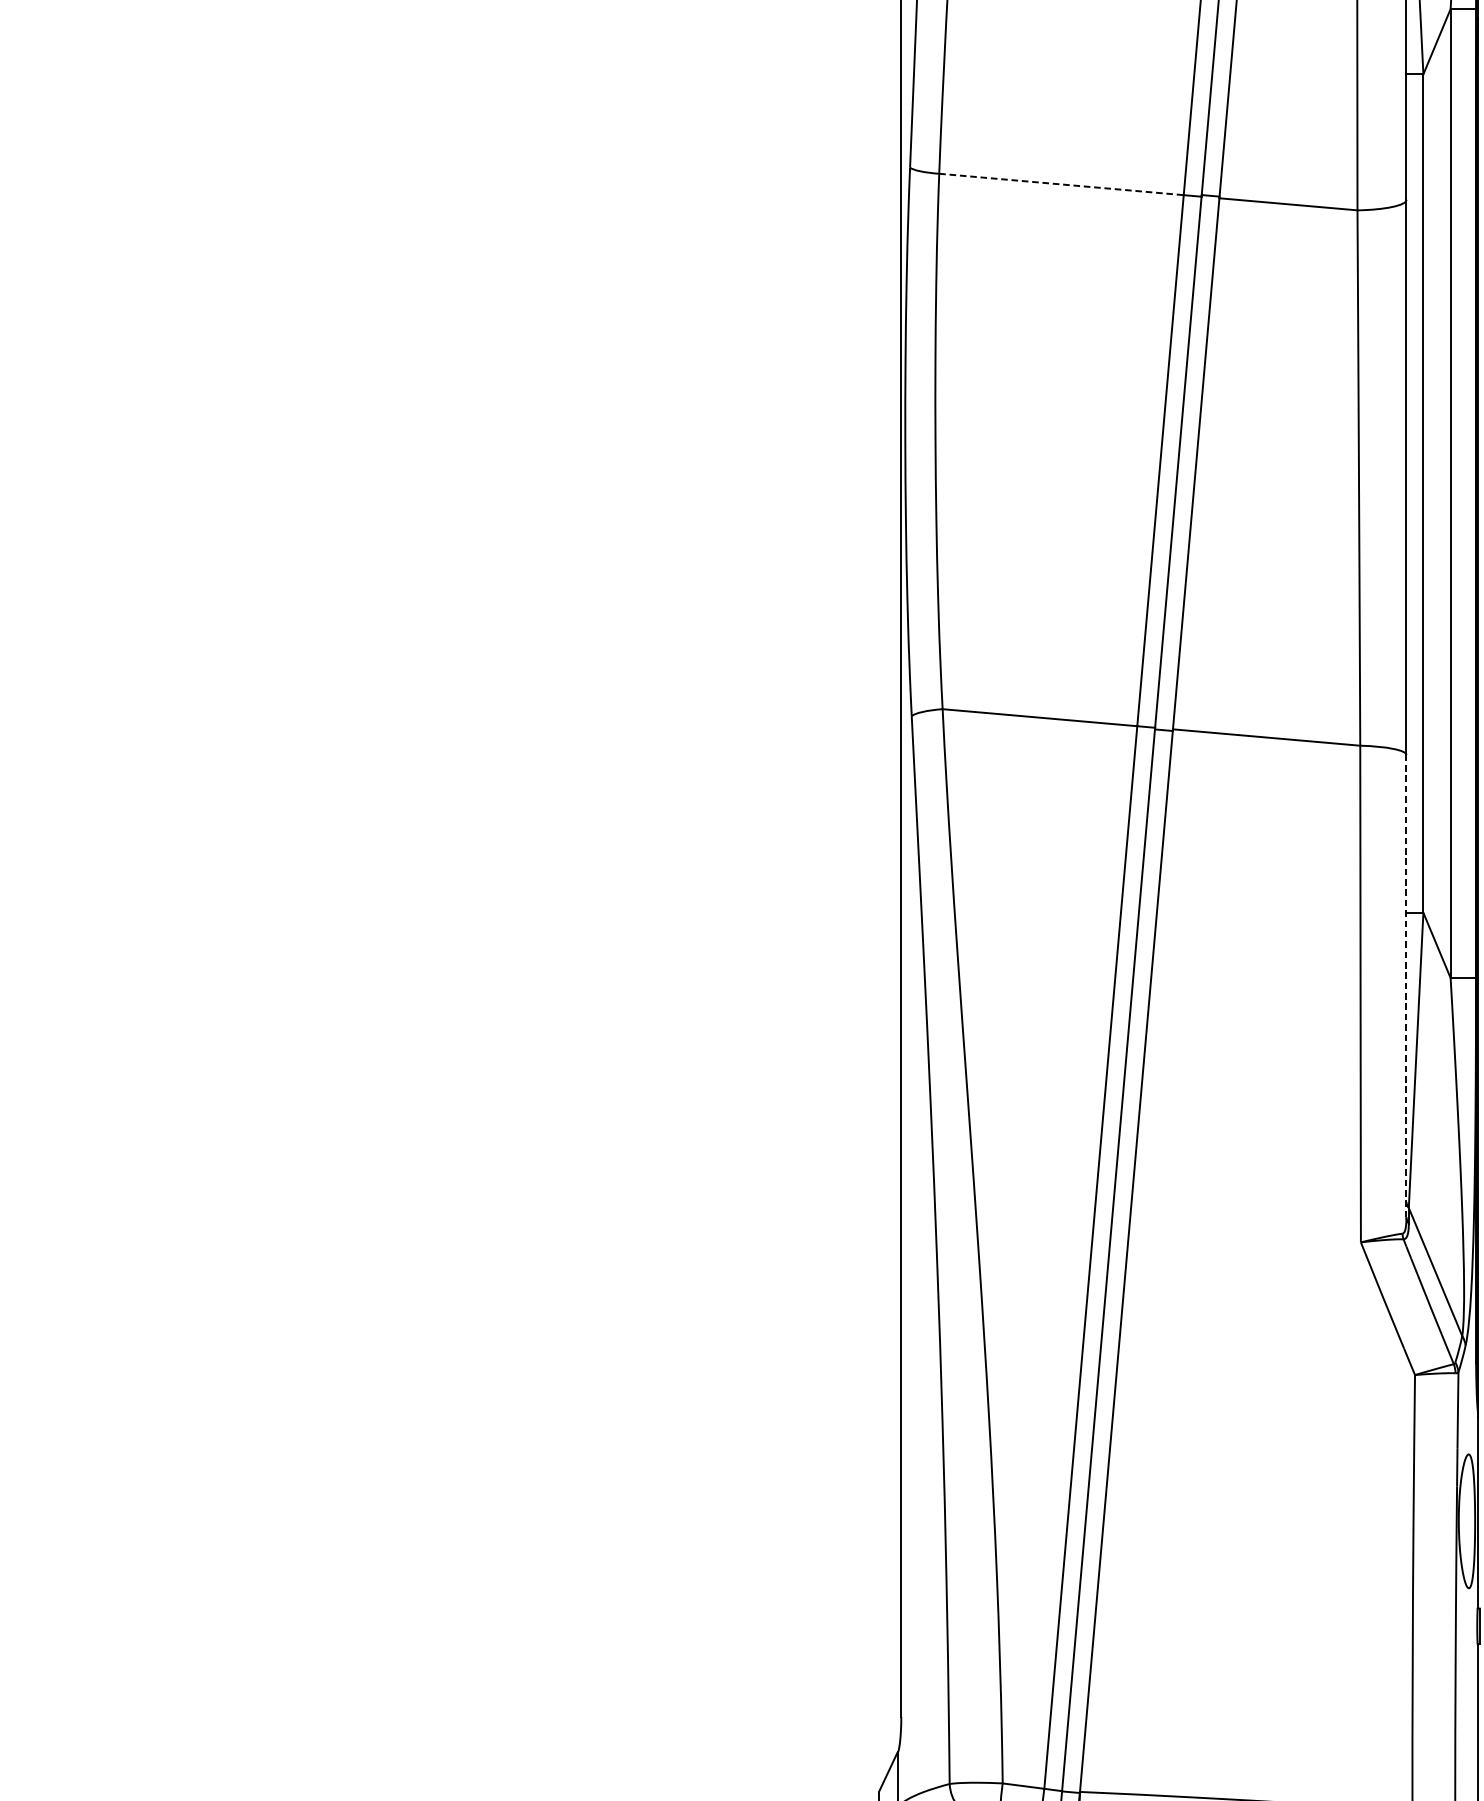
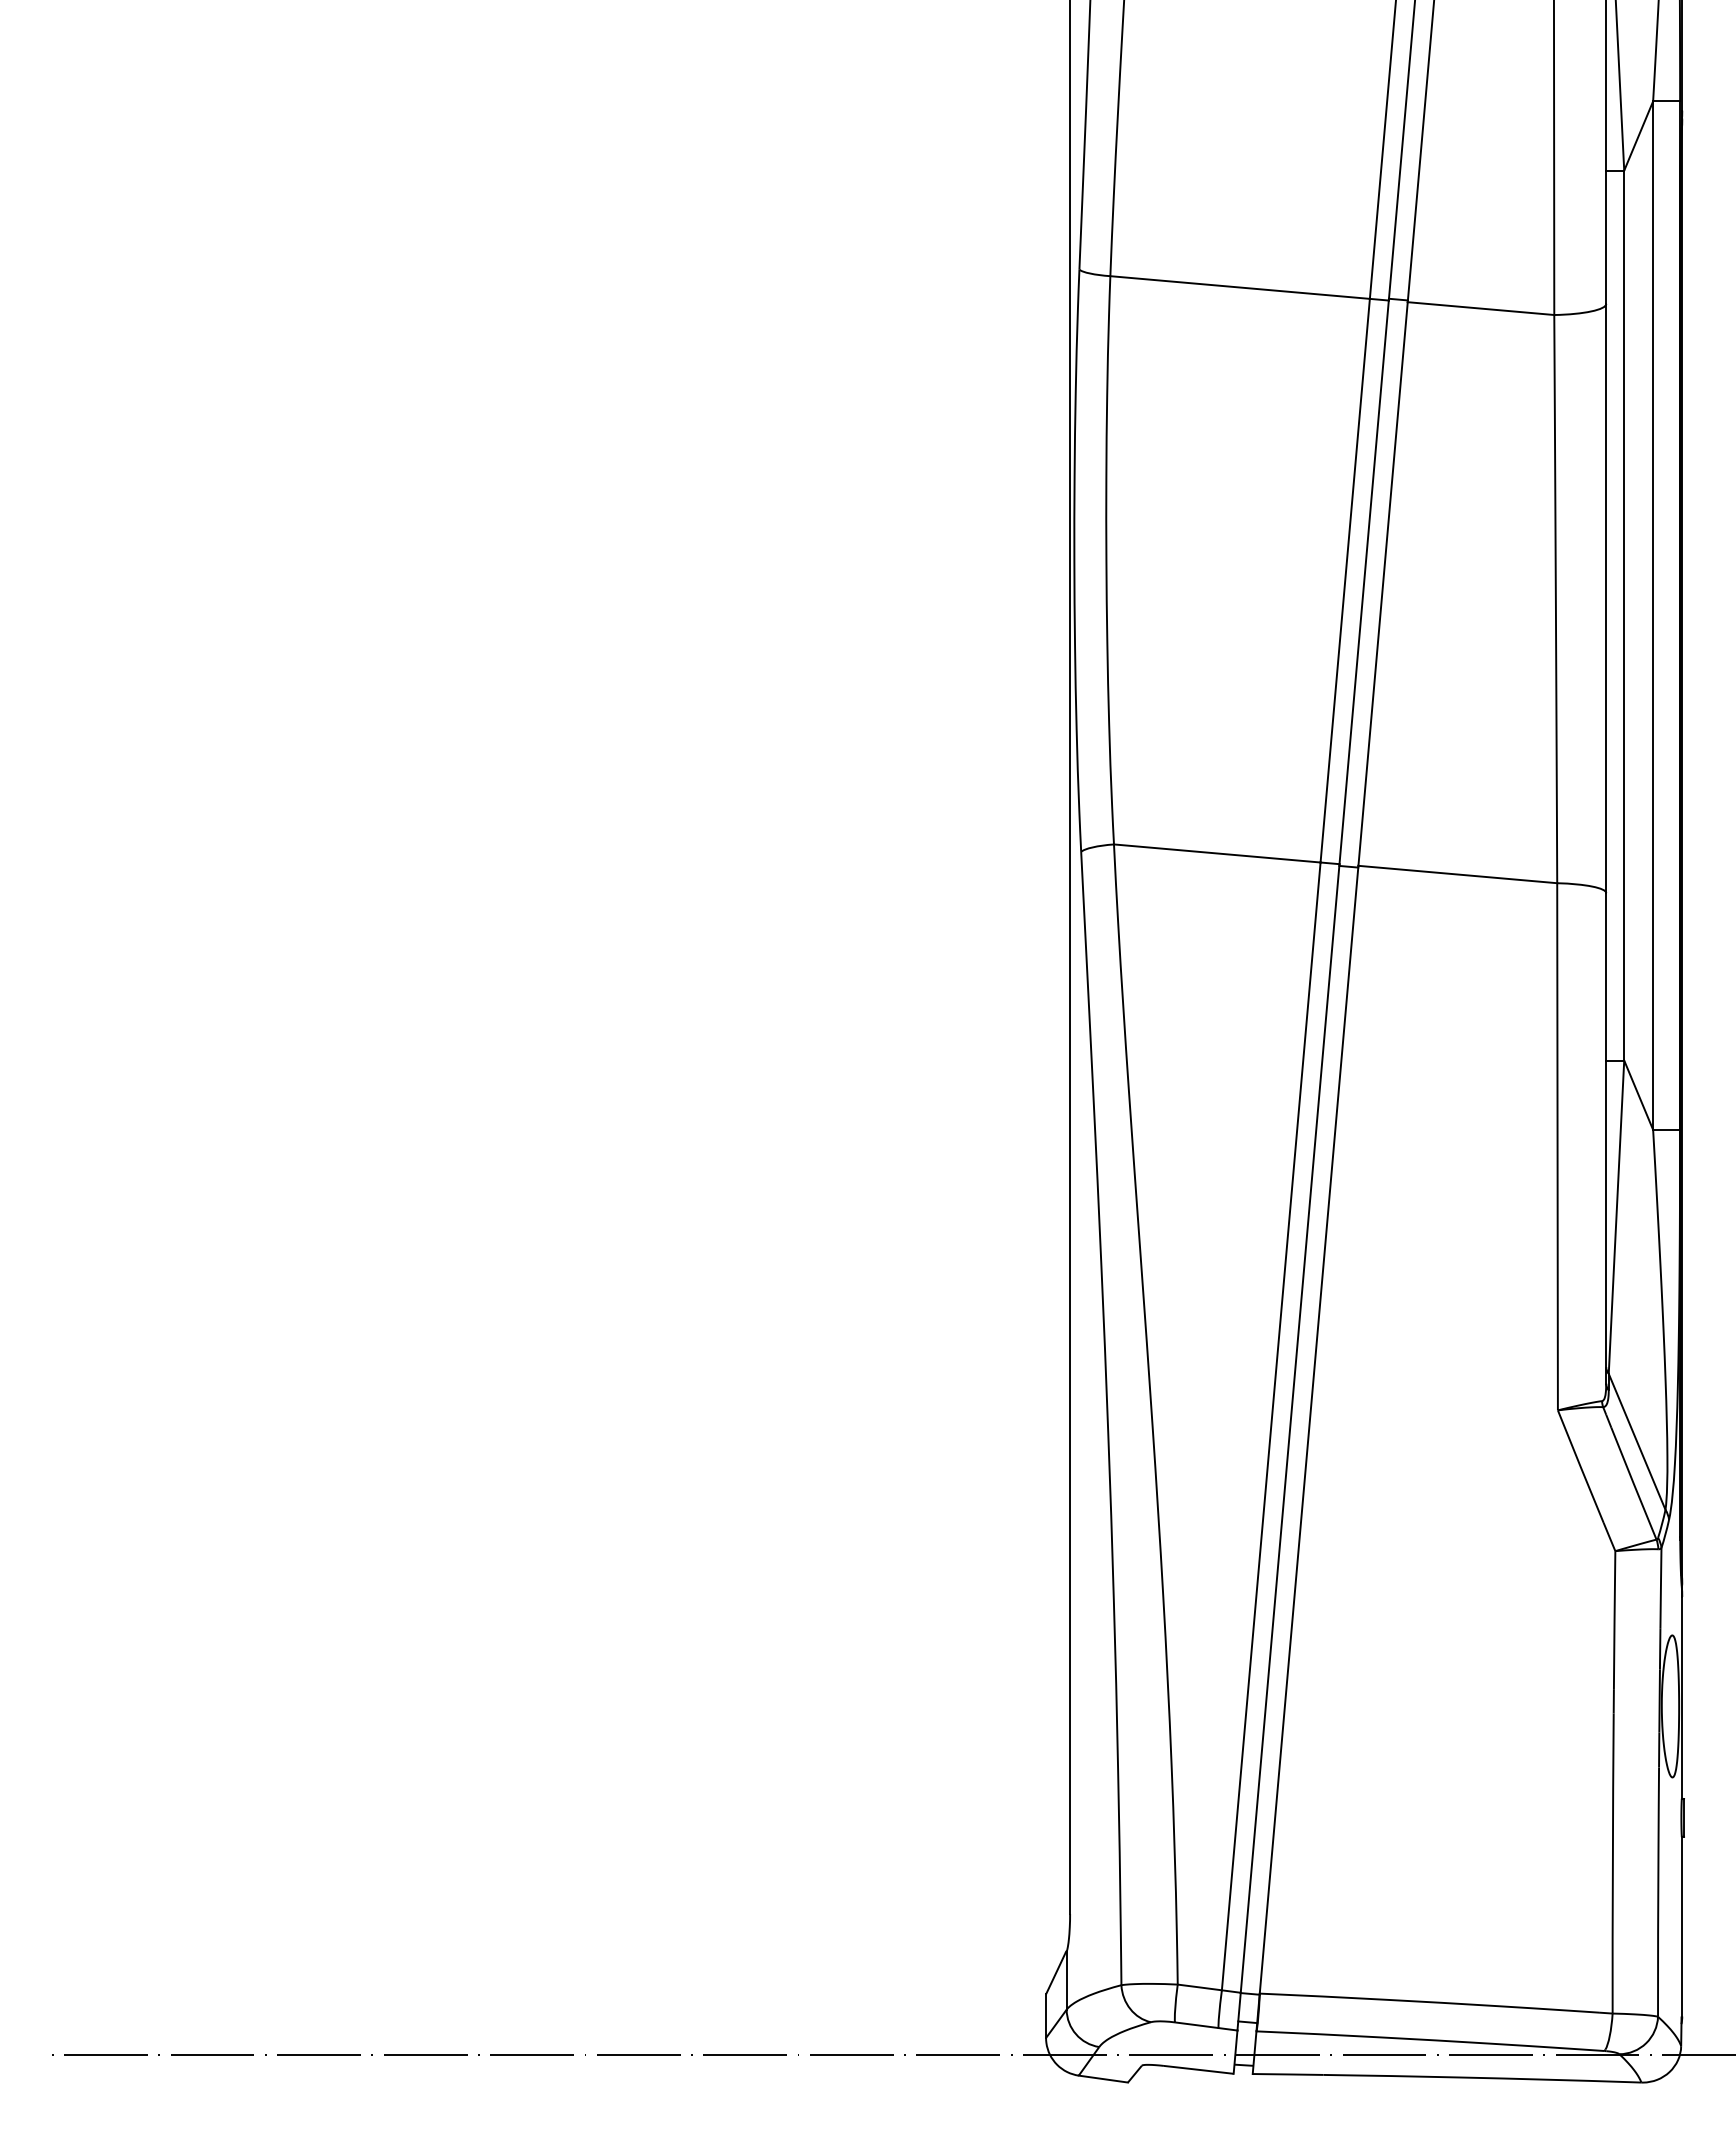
line: (1061, 184) -> (1240, 287), dashed -> solid
line: (1406, 985) -> (1606, 1137), dashed -> solid

